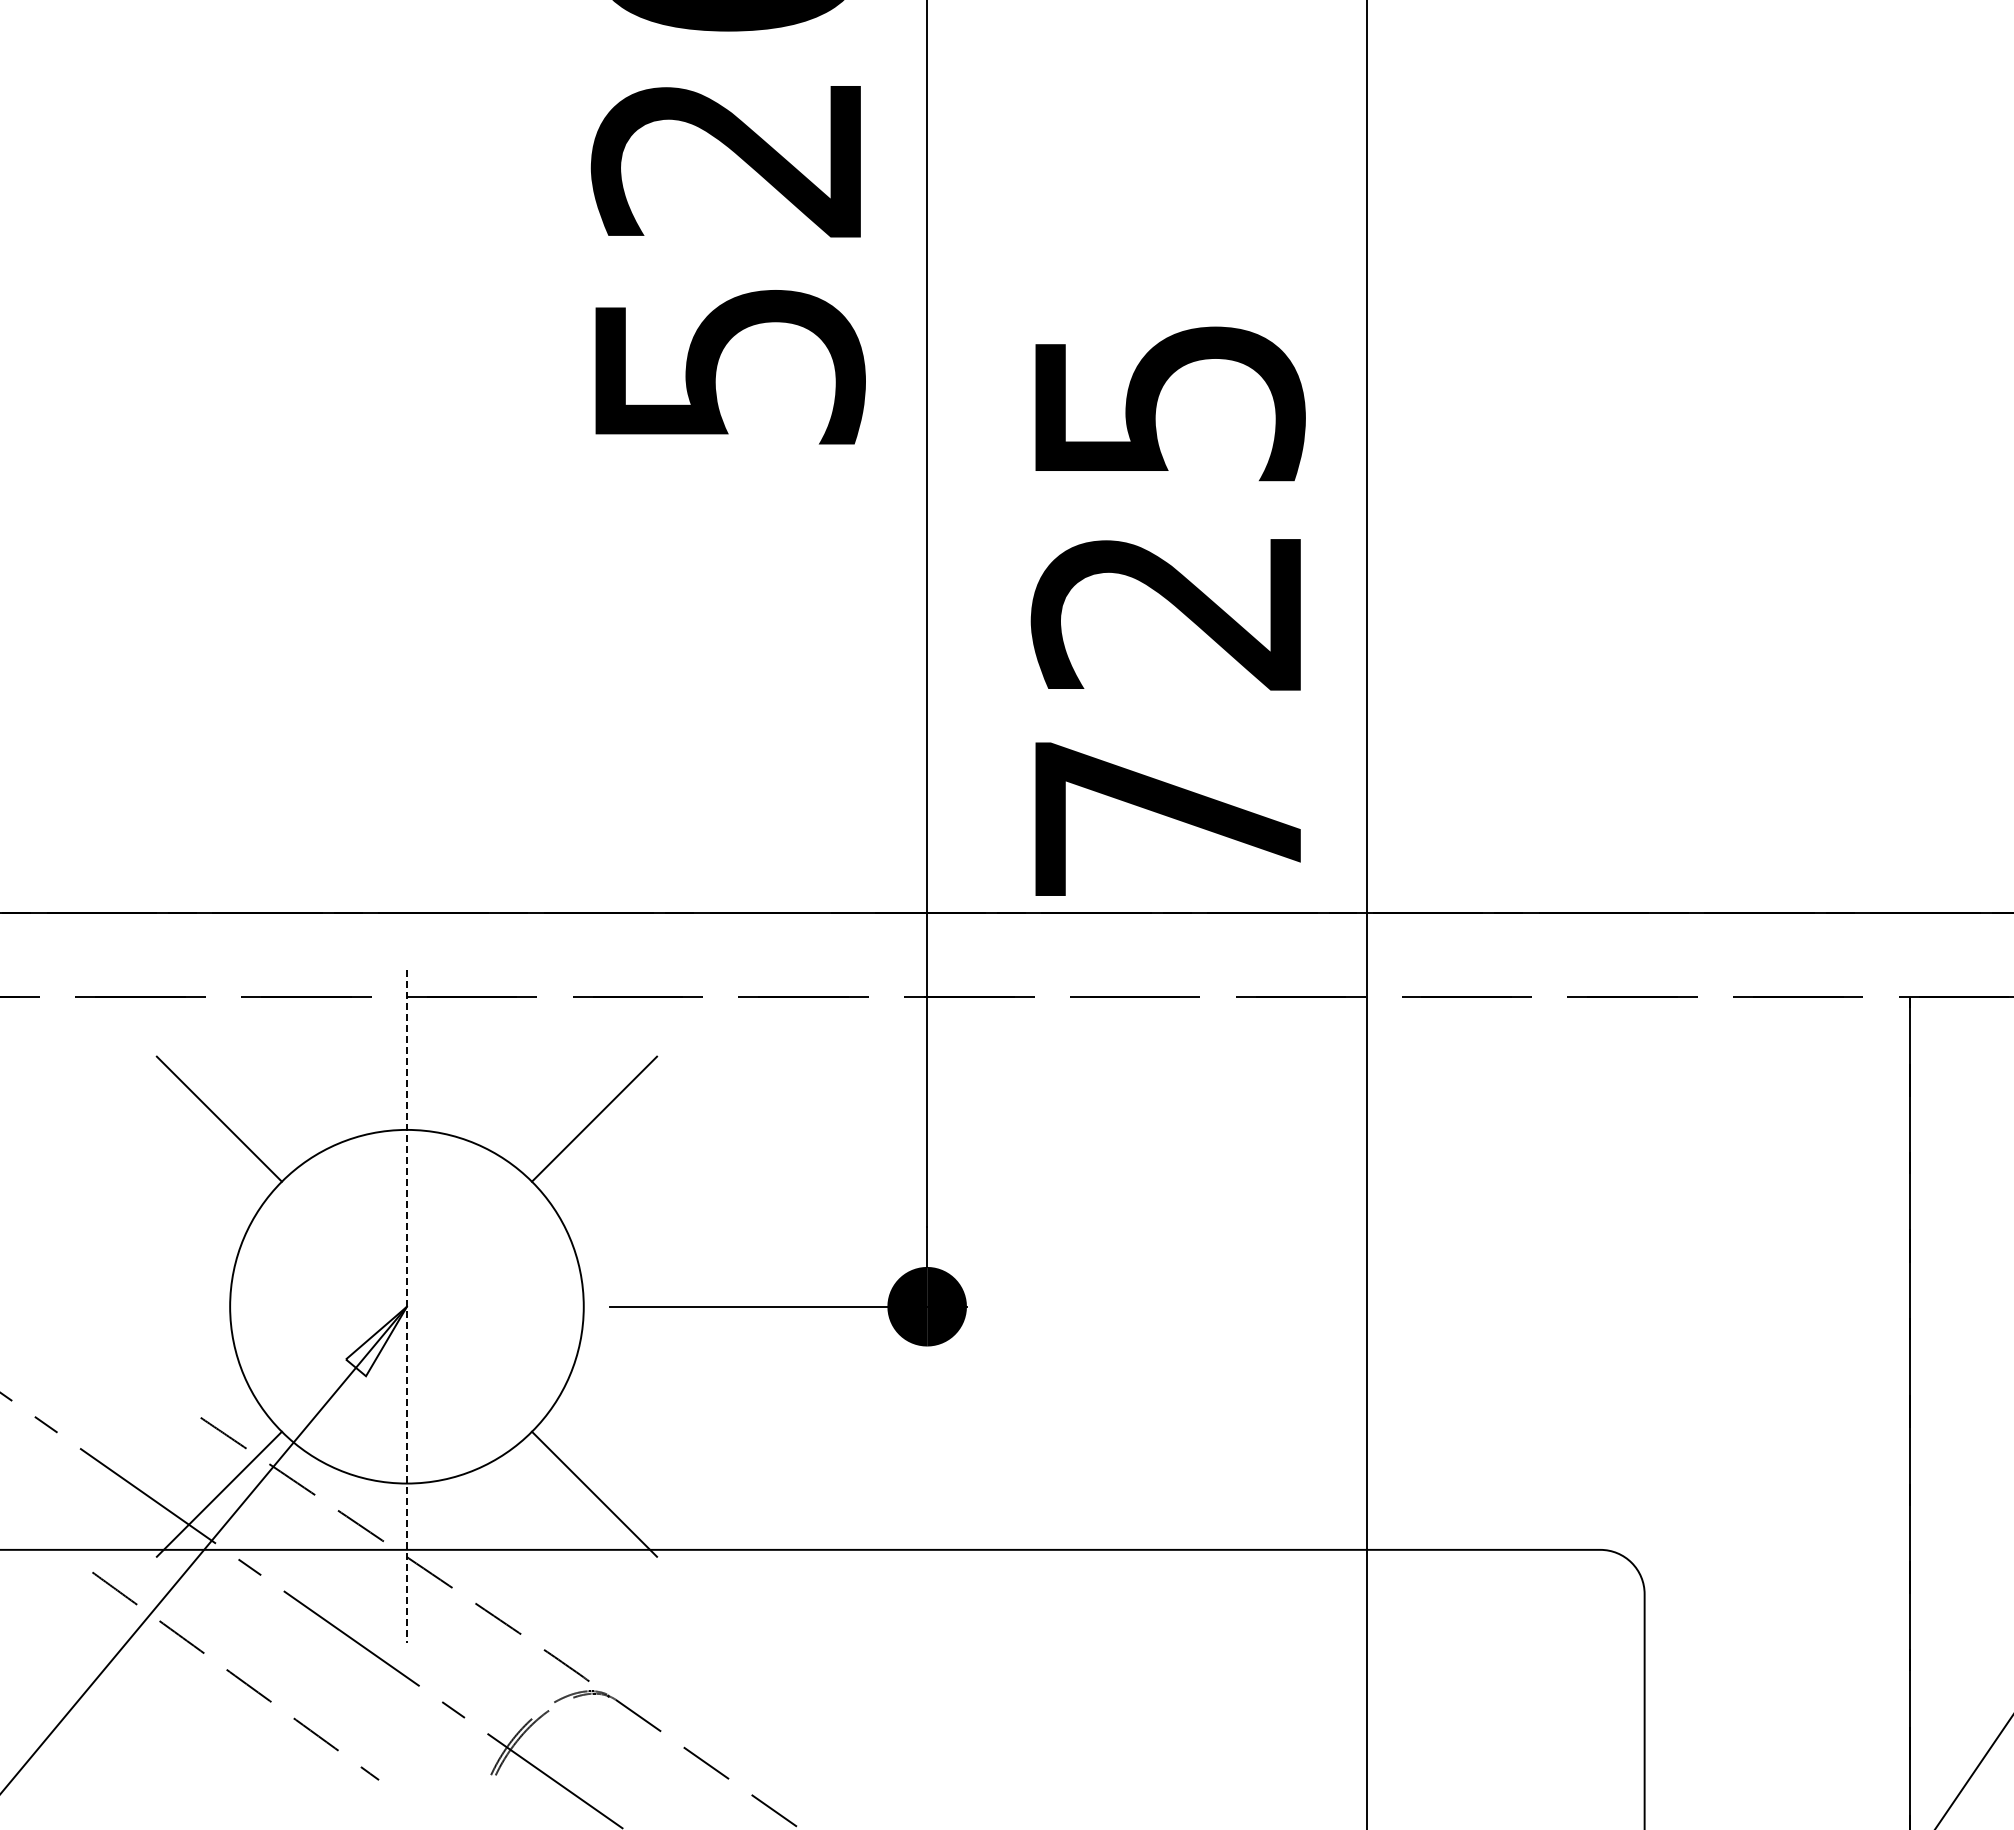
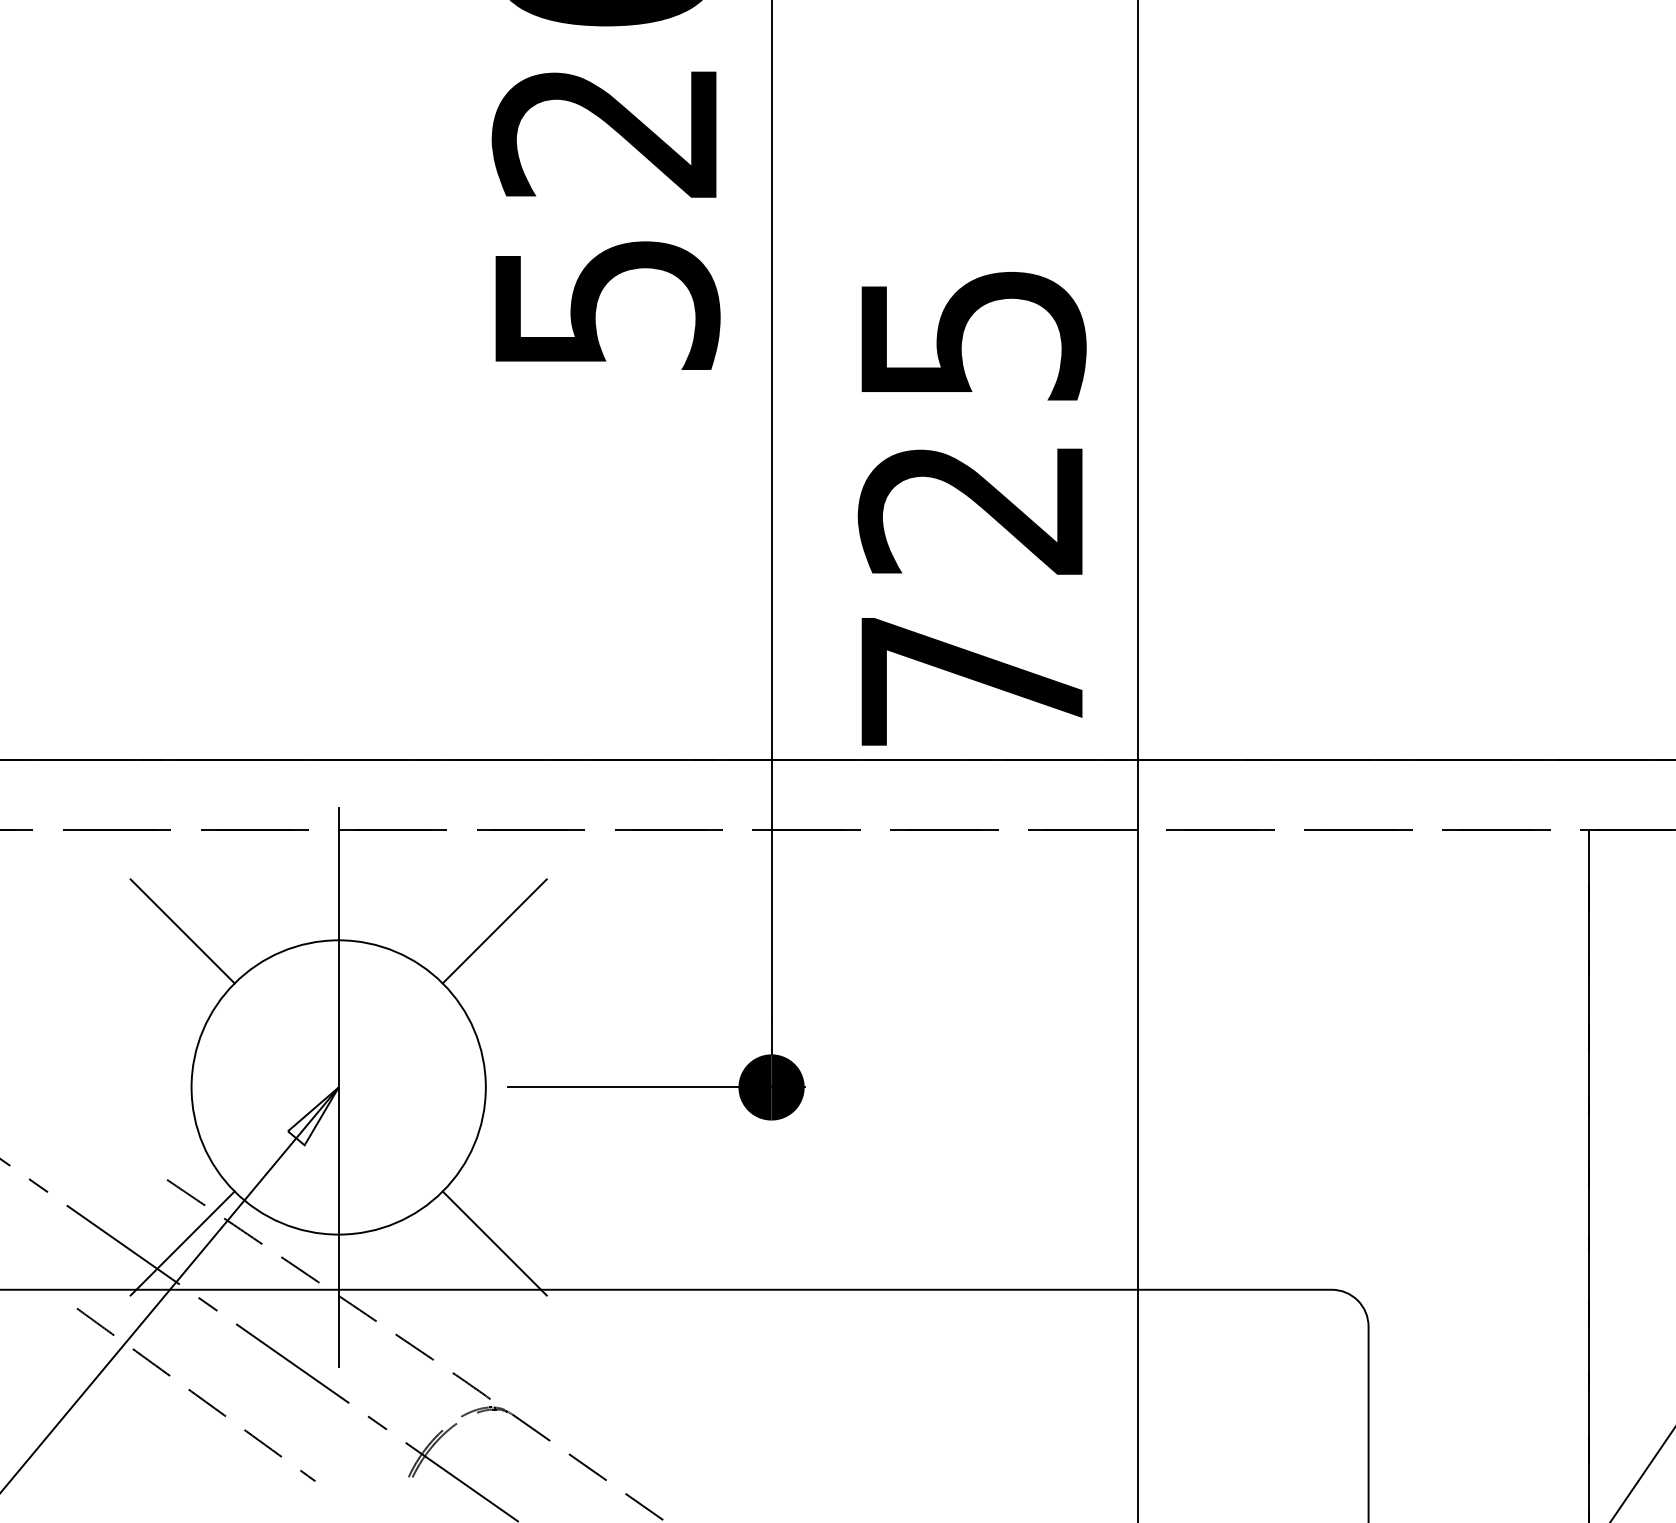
line: (406, 1307) -> (338, 1088), dashed -> solid

